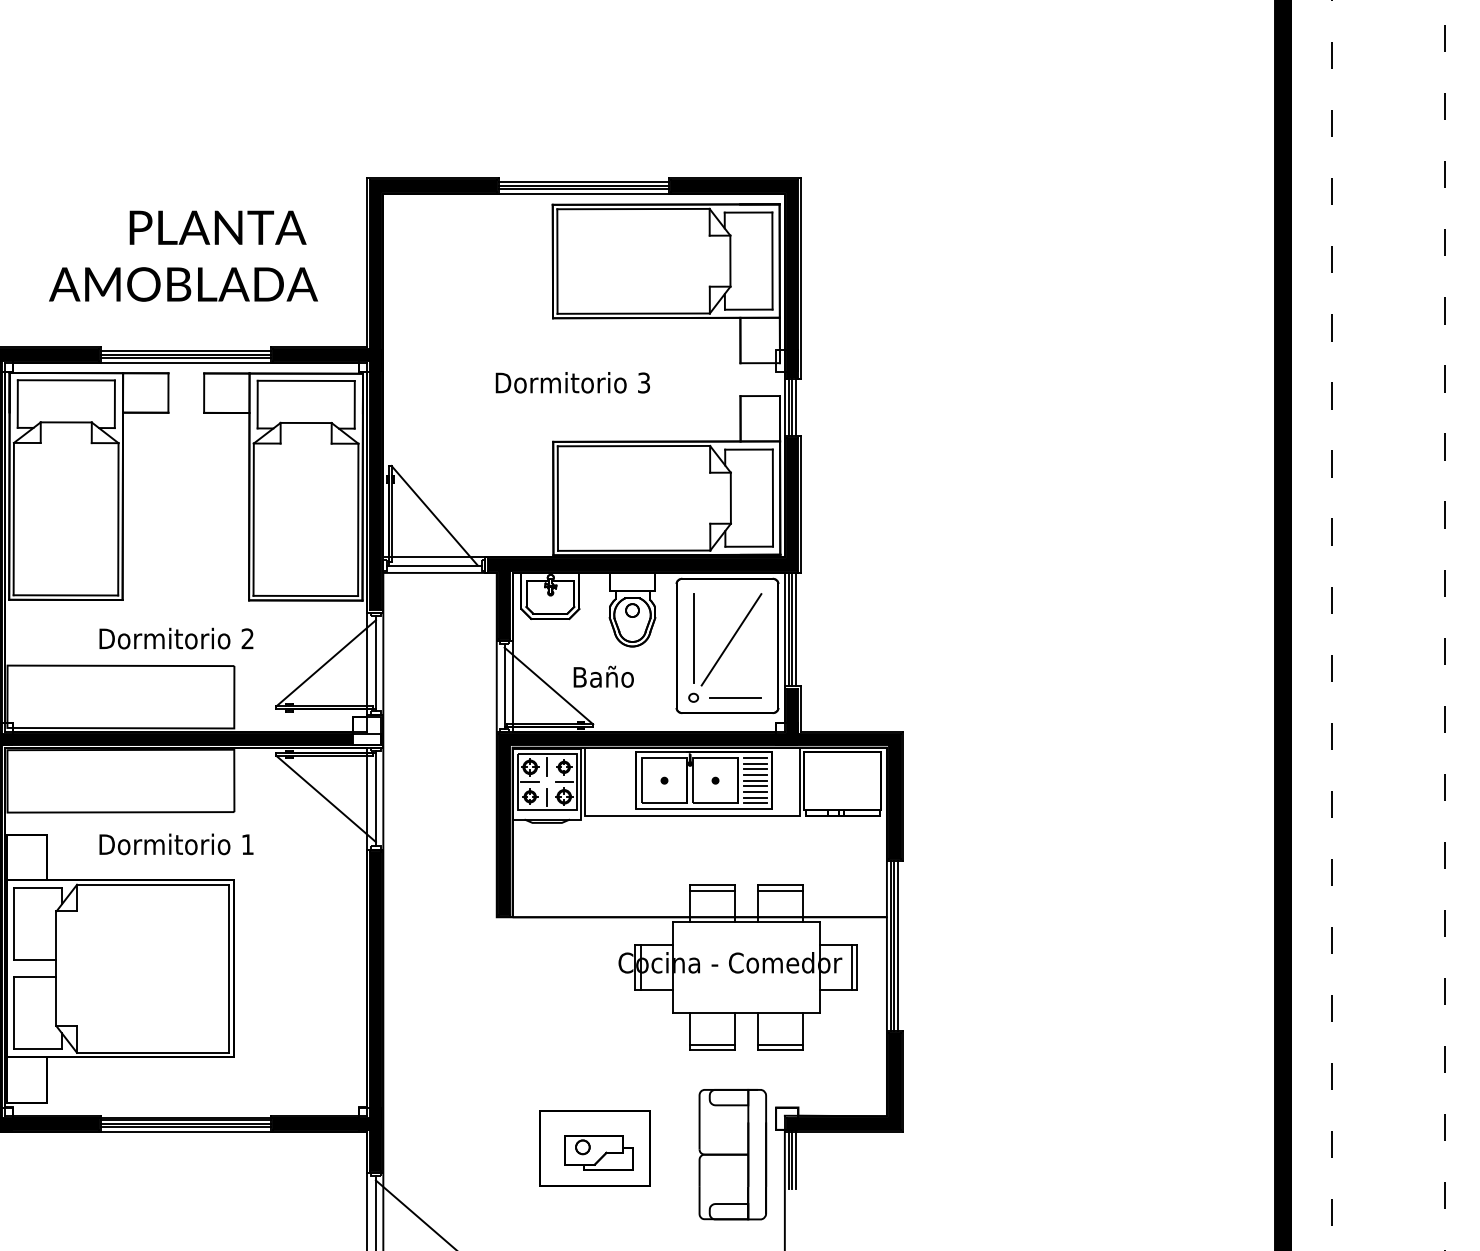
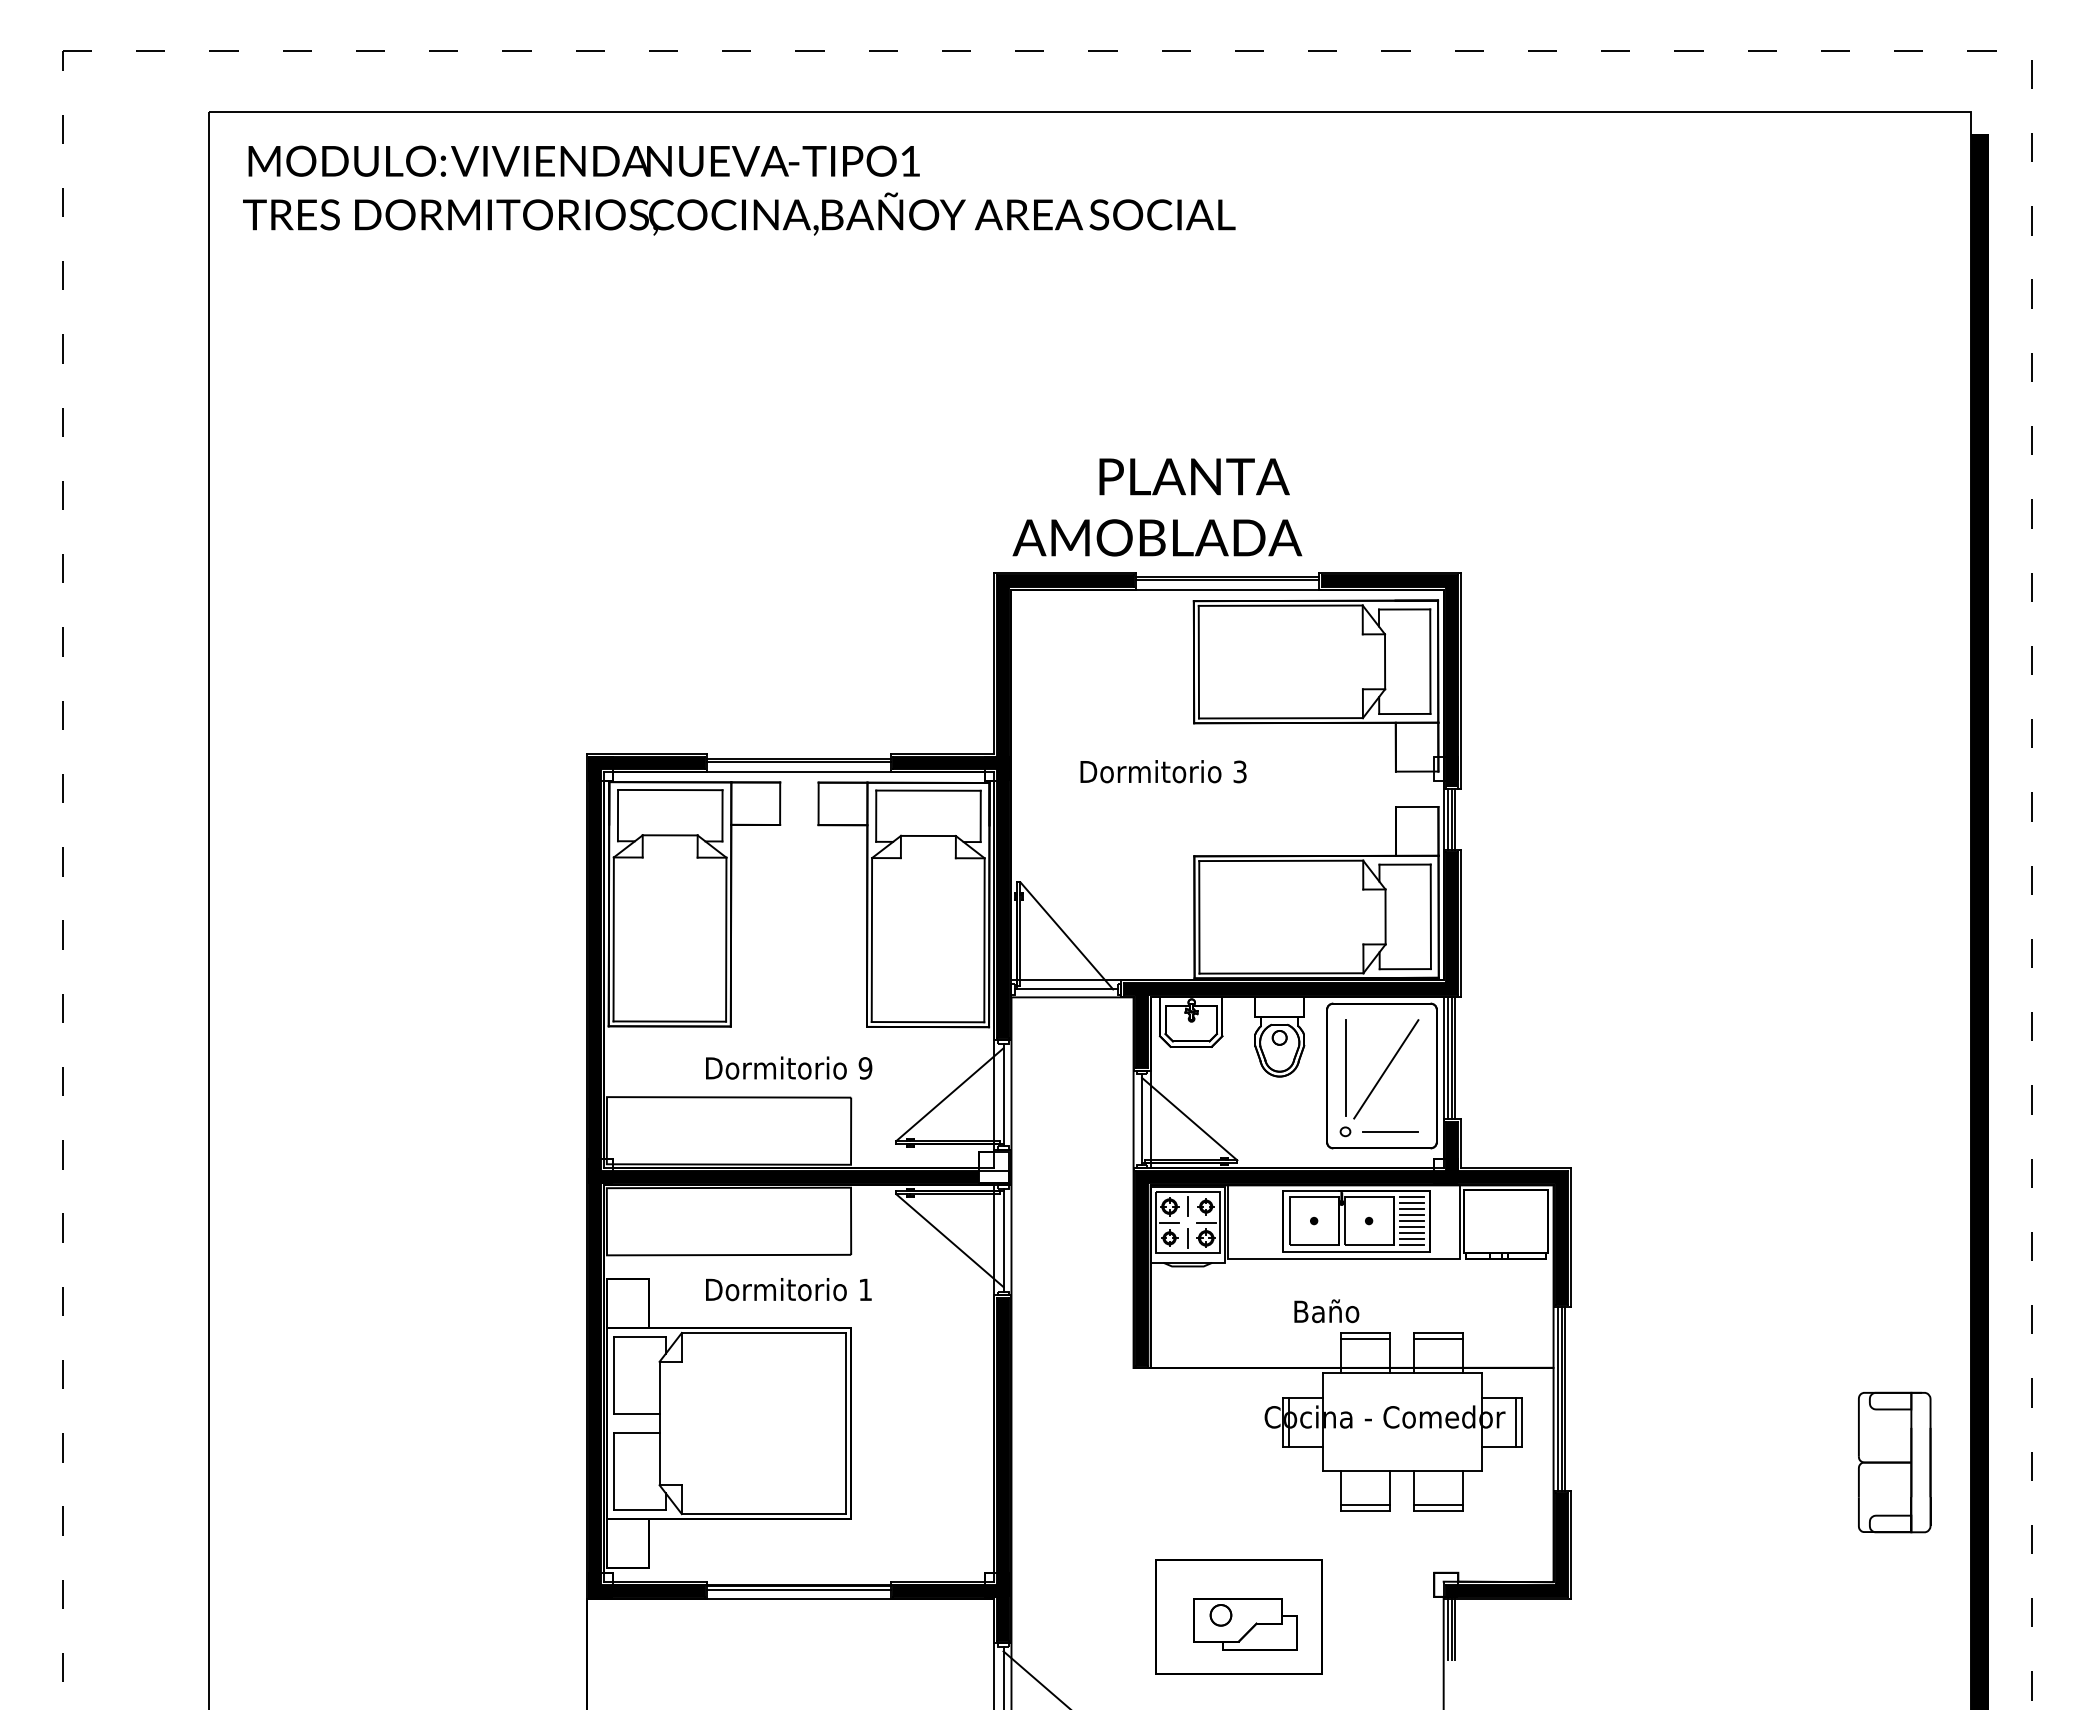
line: (584, 189) -> (1227, 584), removed
text: (183, 256) -> (1157, 507), moved
line: (185, 358) -> (798, 766), removed
text: (572, 382) -> (1163, 771), moved
text: (247, 639) -> (865, 1068), 2 -> 9
text: (603, 677) -> (1326, 1311), moved
line: (185, 1126) -> (798, 1593), removed
part: (595, 1148) -> (1239, 1616), size x1.4
part: (732, 1154) -> (1894, 1462), moved

